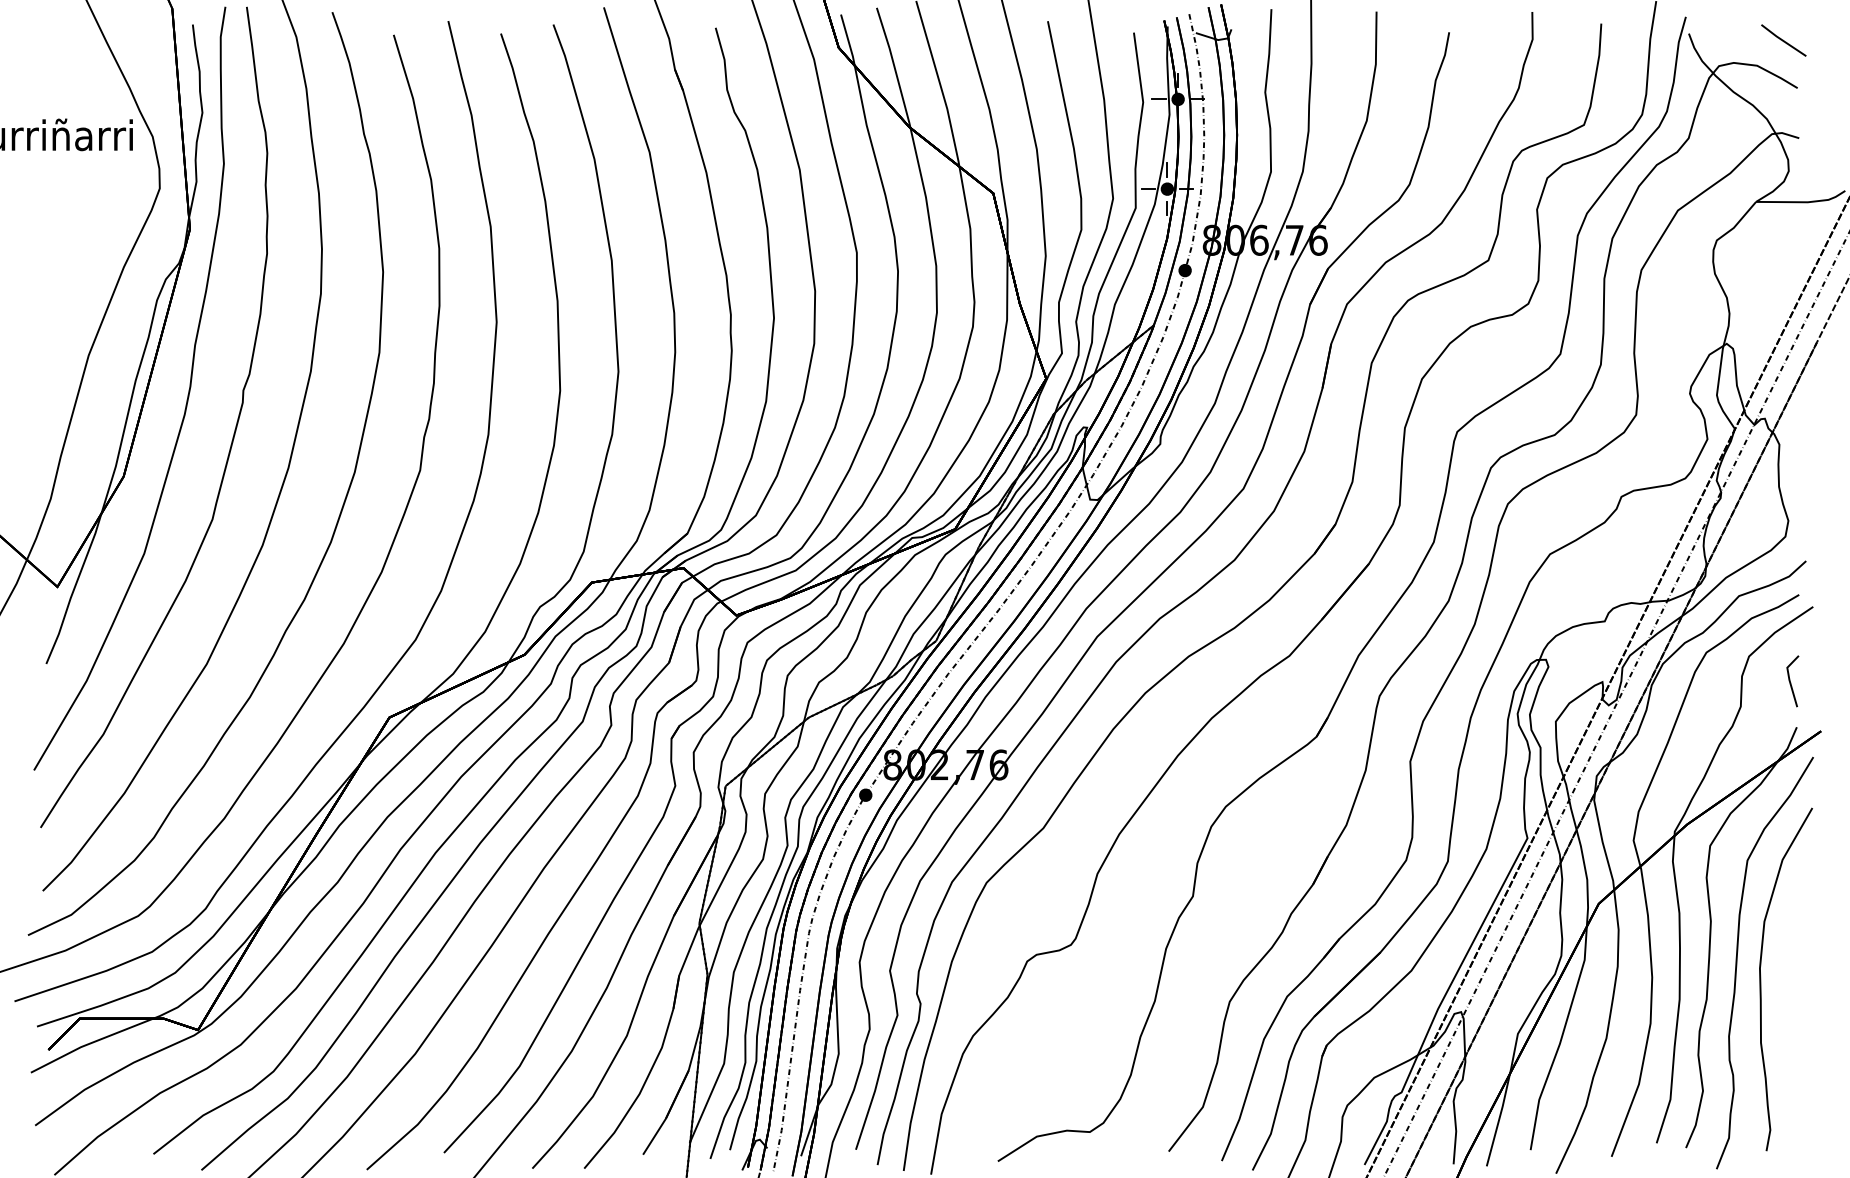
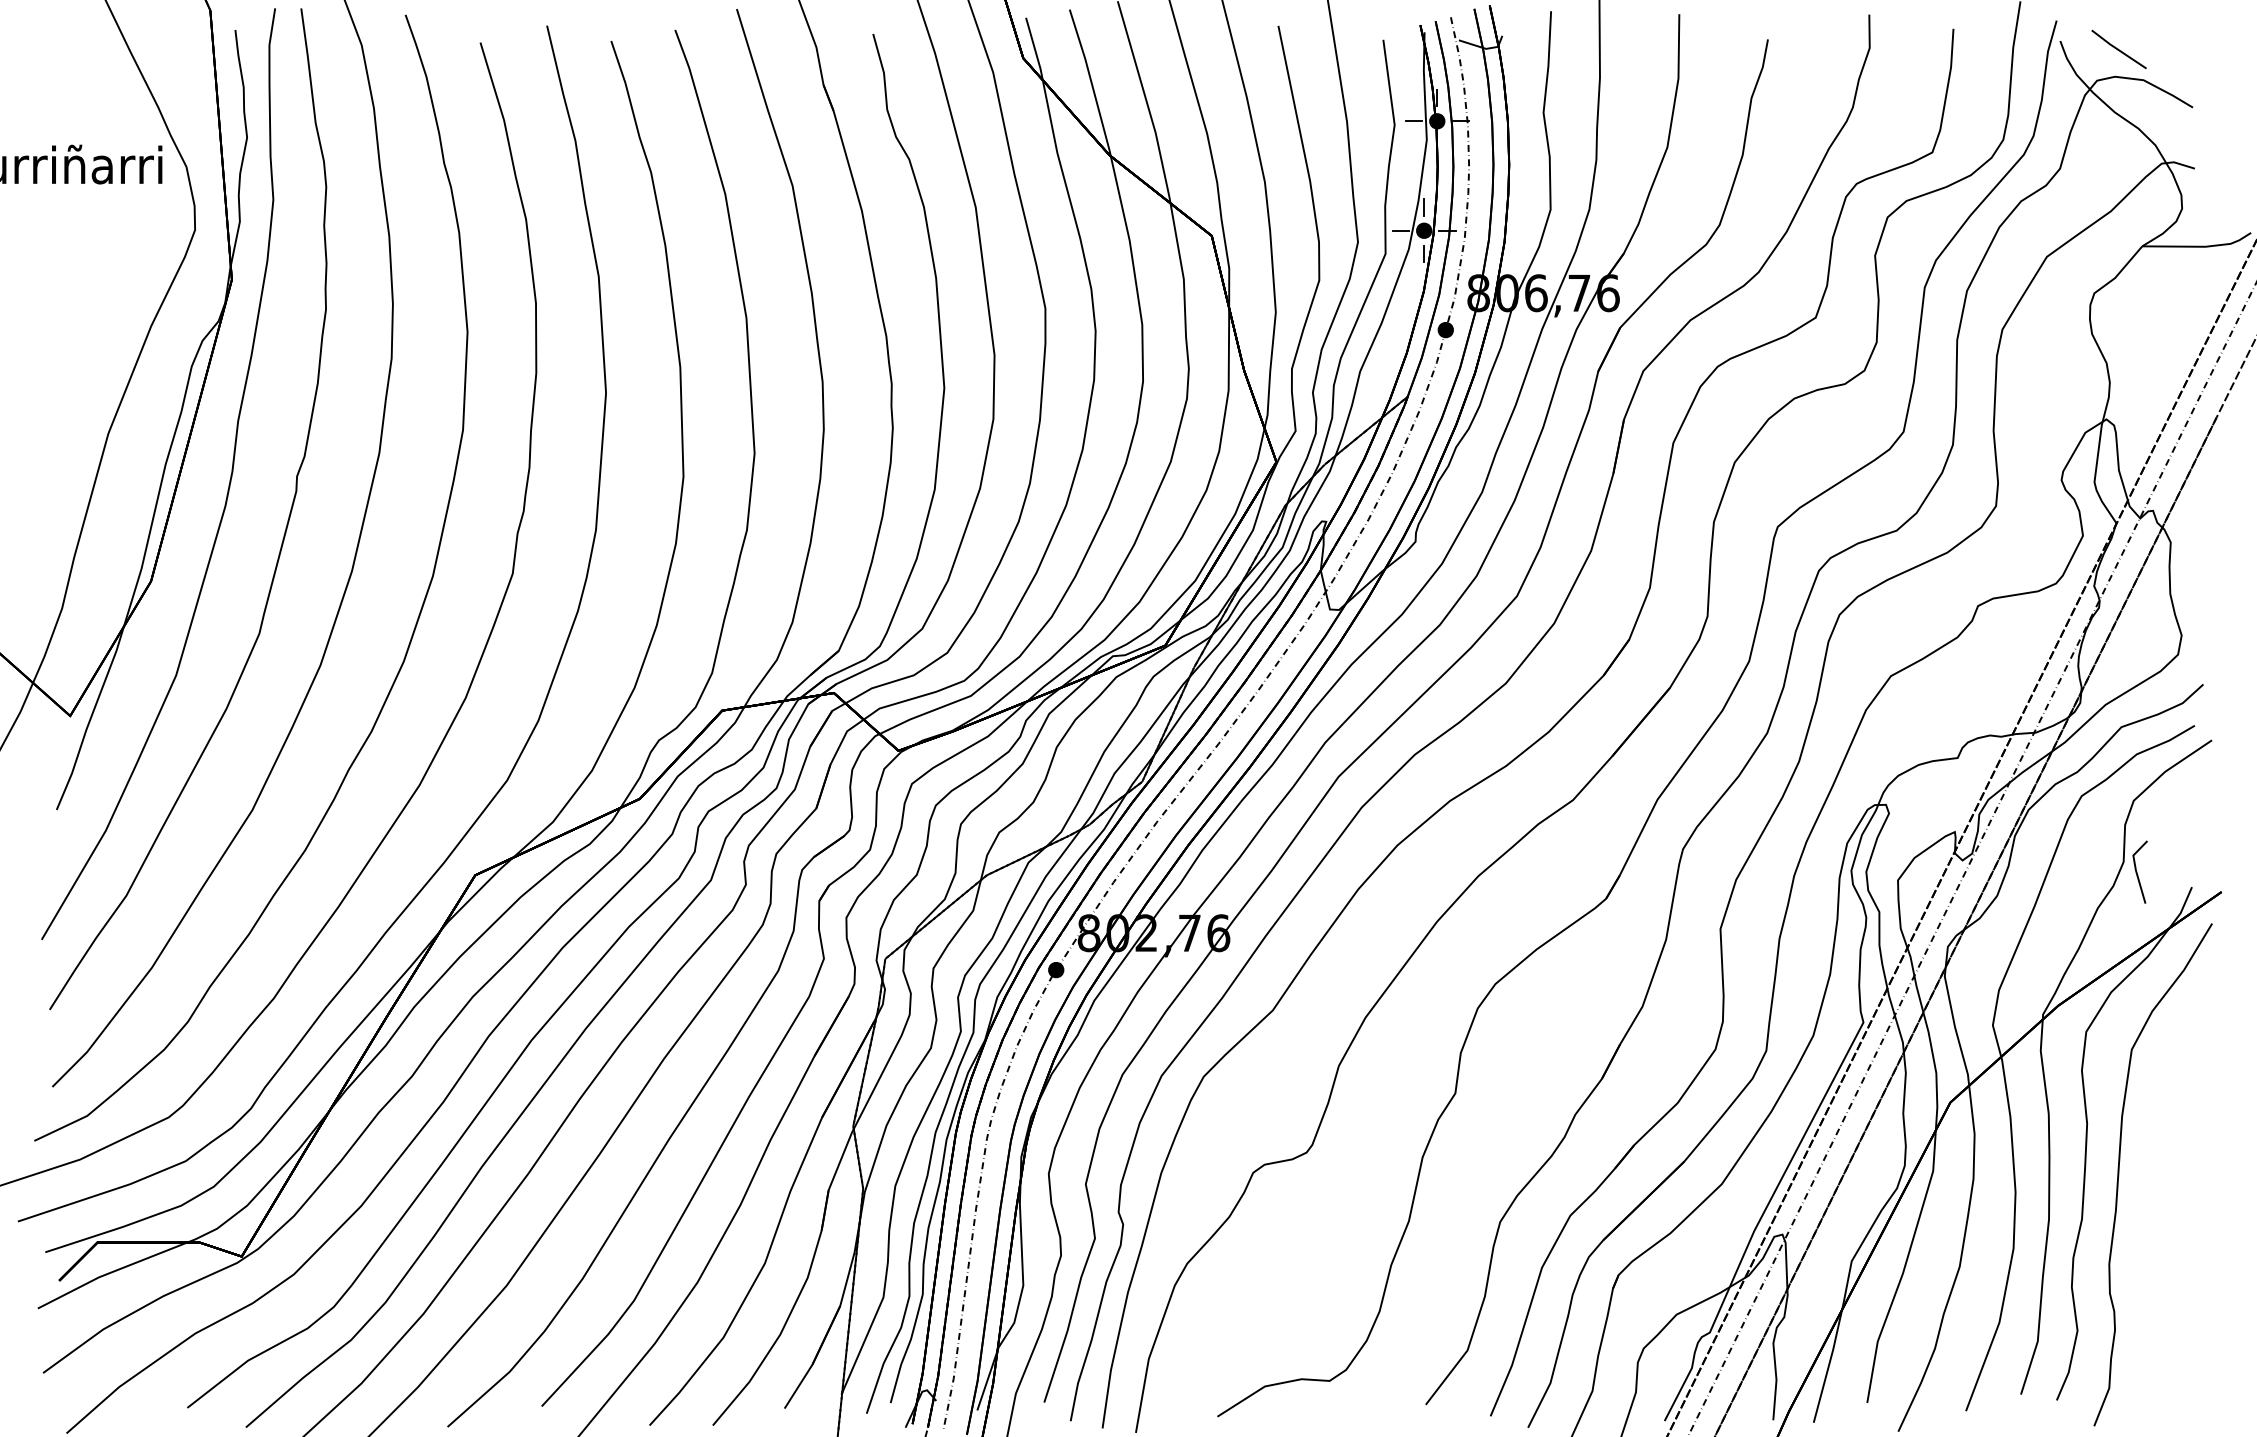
line: (1783, 40) -> (2118, 49), moved
line: (1790, 680) -> (2137, 871), moved
curve: (1761, 979) -> (2148, 1194), removed

